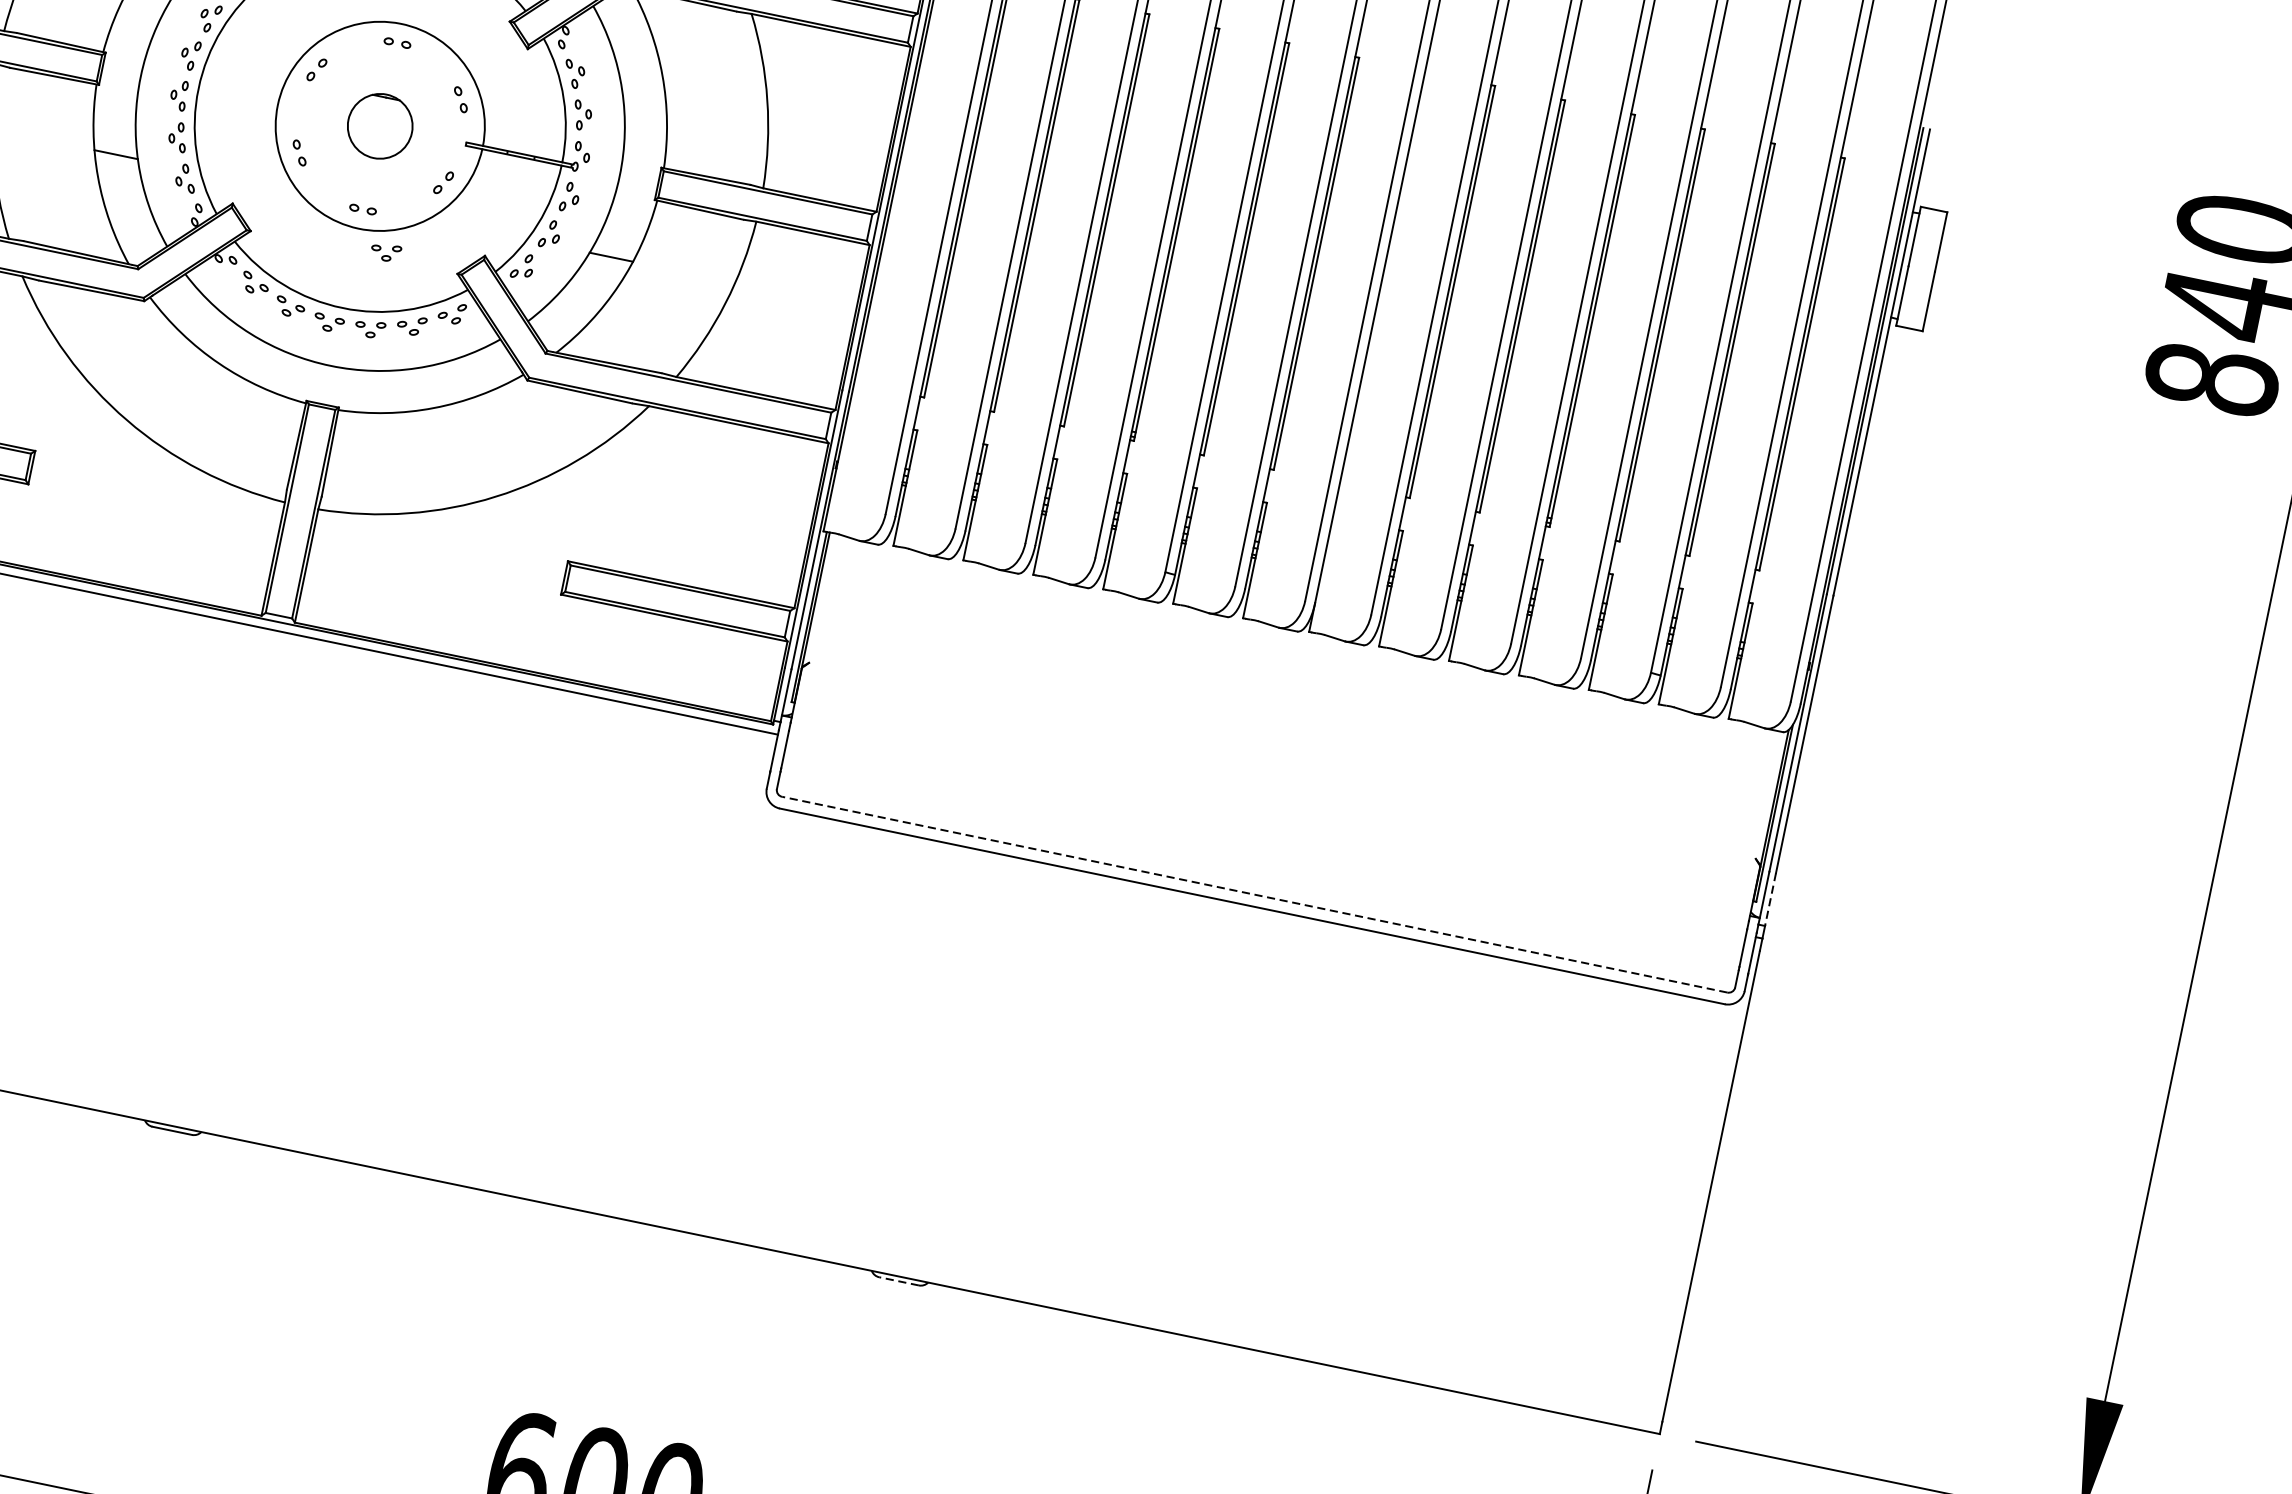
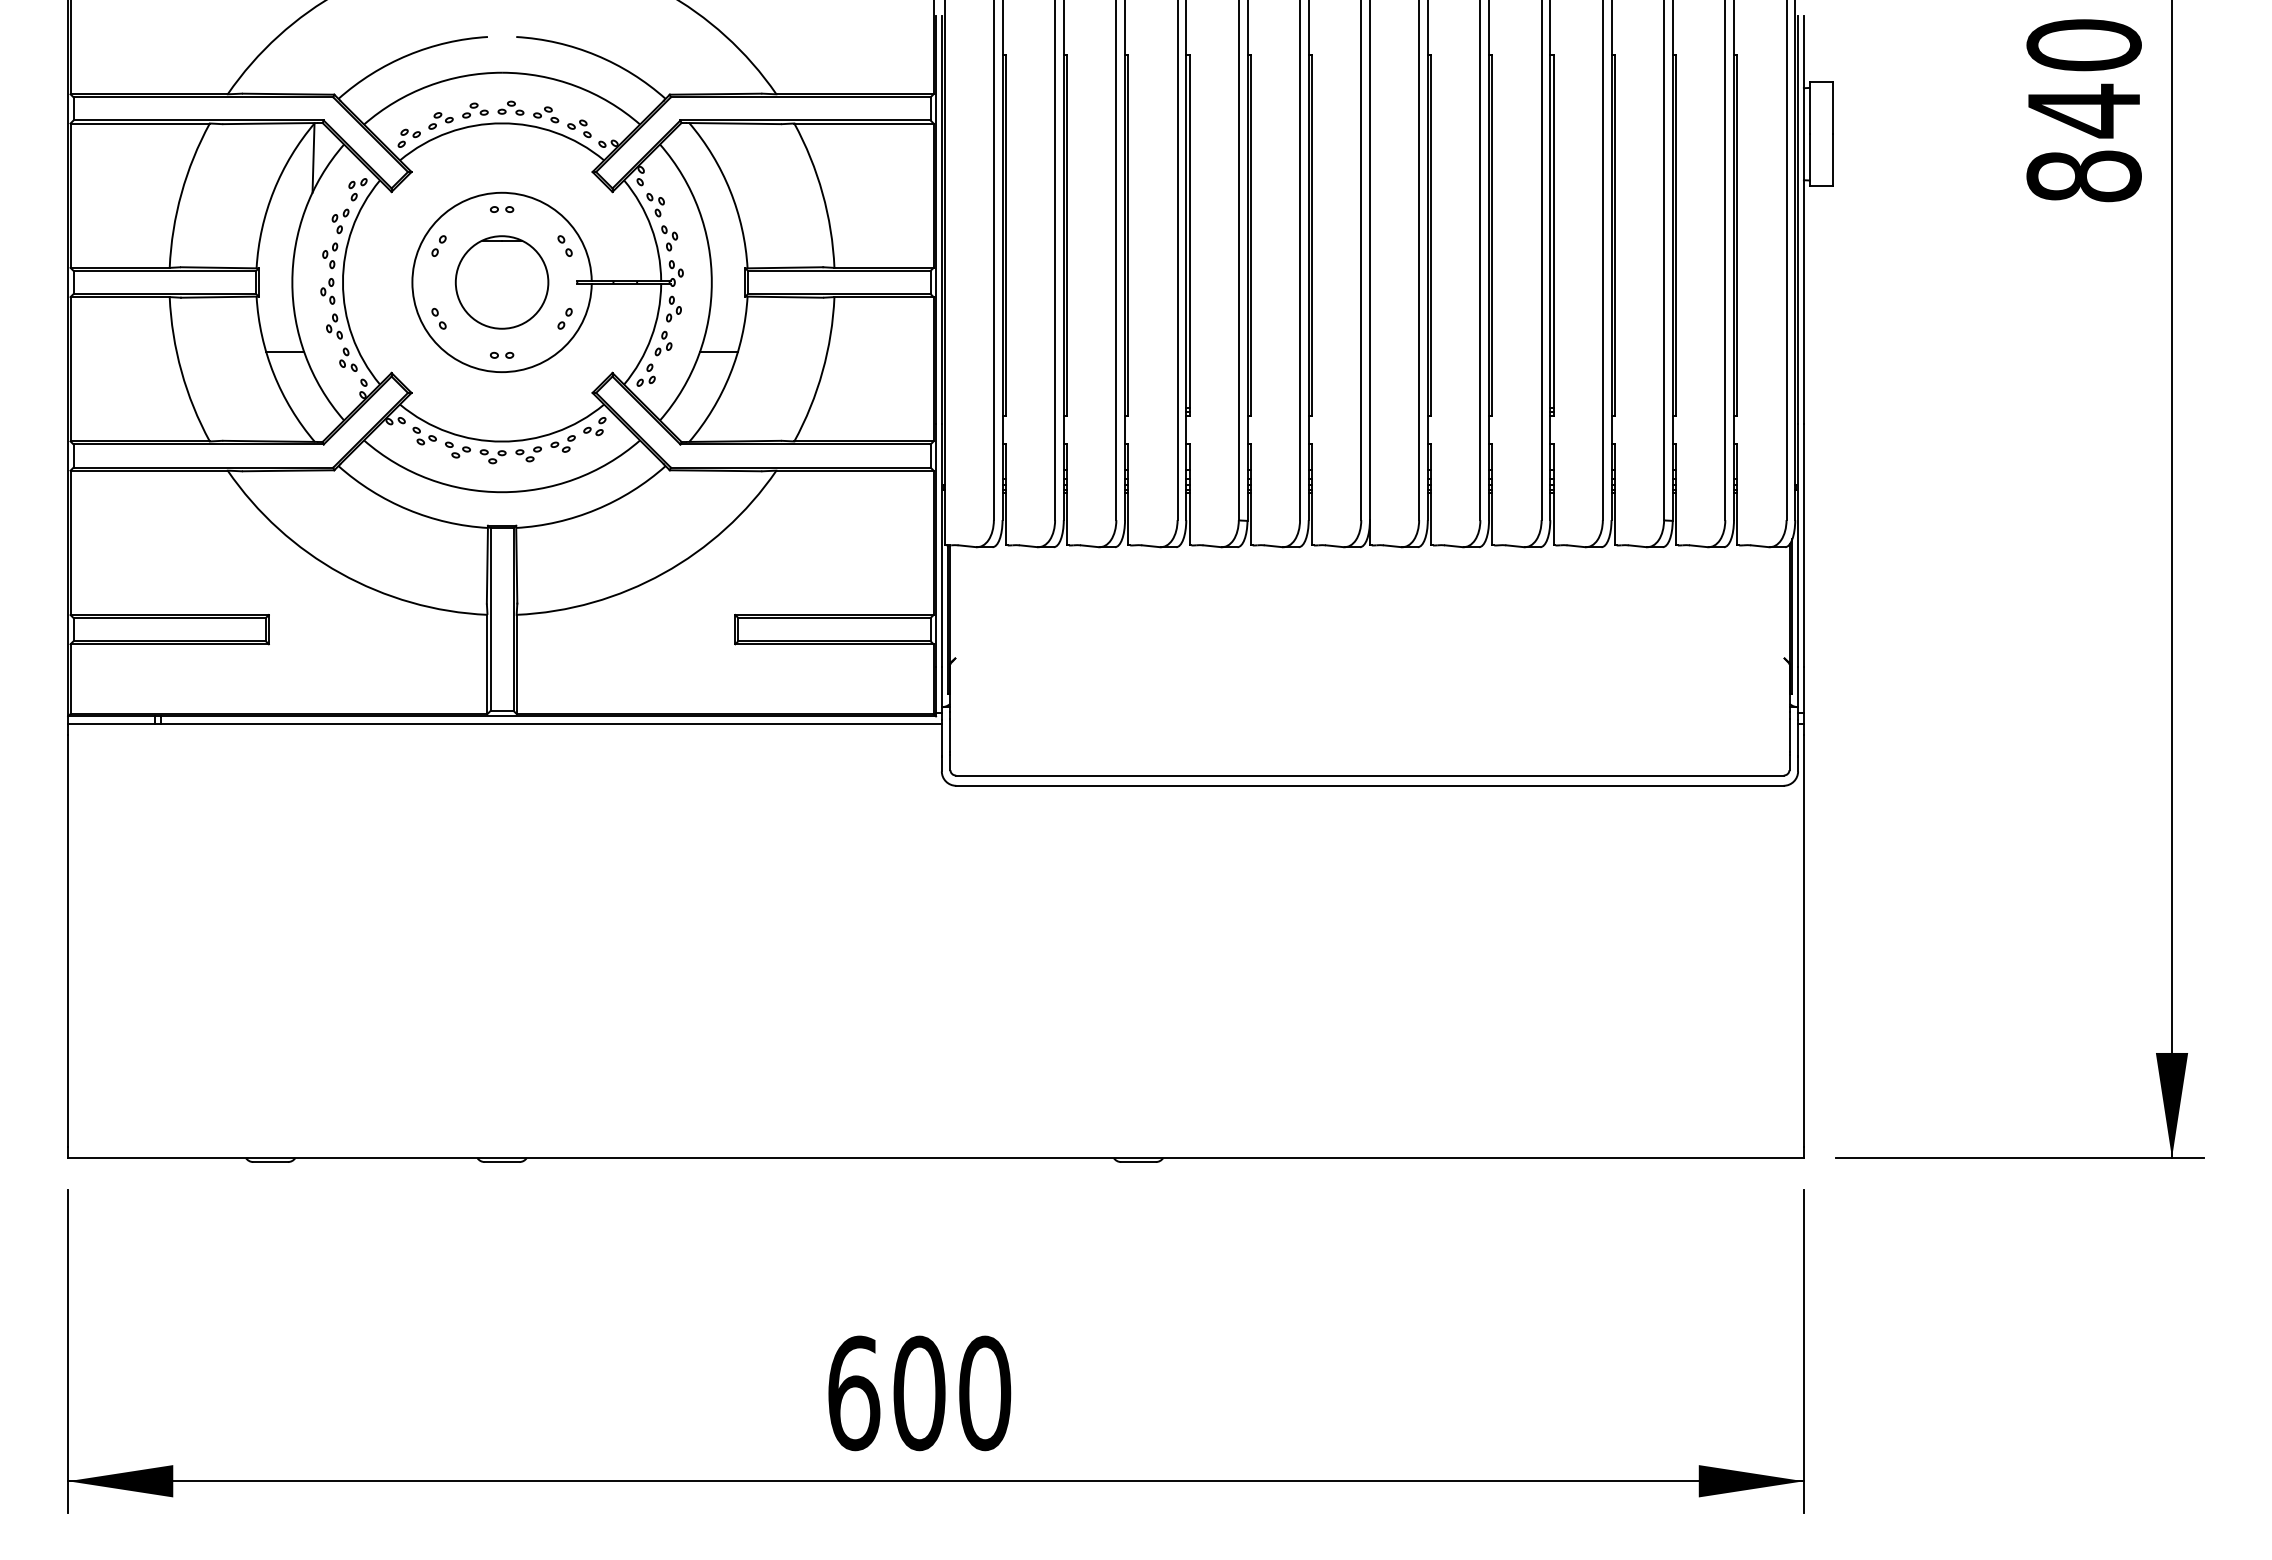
part: (379, 126) -> (501, 282), size x1.67
part: (385, 252) -> (528, 387), removed
line: (1254, 894) -> (1369, 775), dashed -> solid
line: (1769, 900) -> (1803, 690), dashed -> solid
line: (898, 1281) -> (1138, 1162), dashed -> solid

